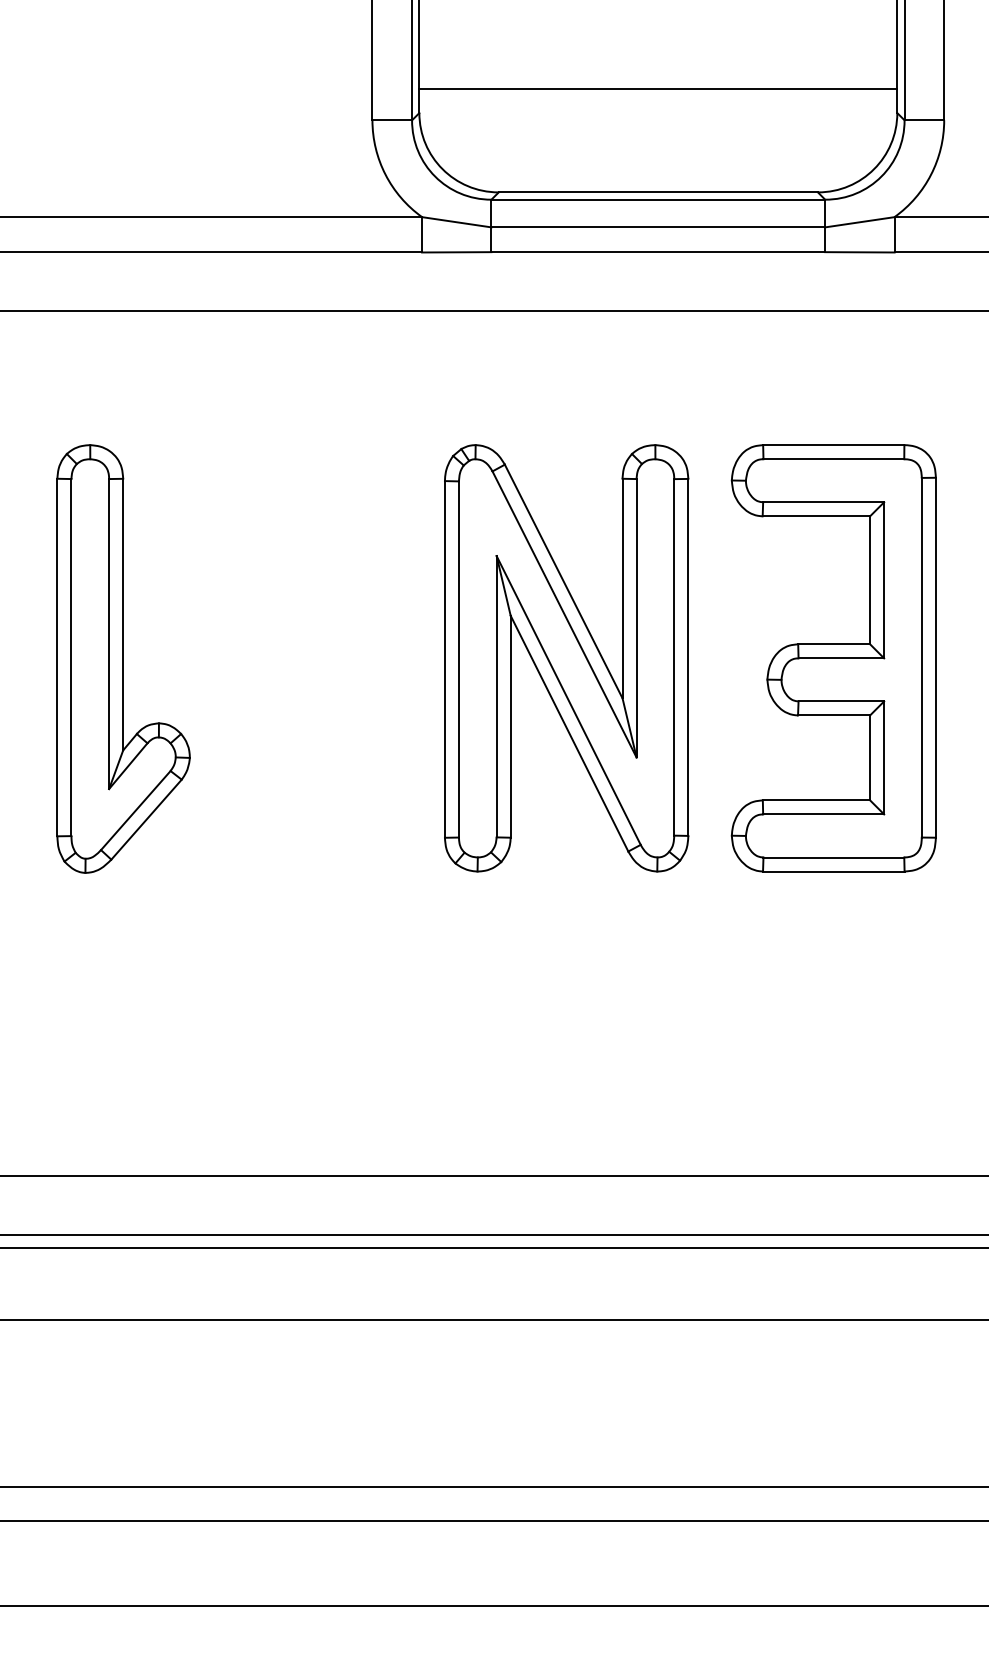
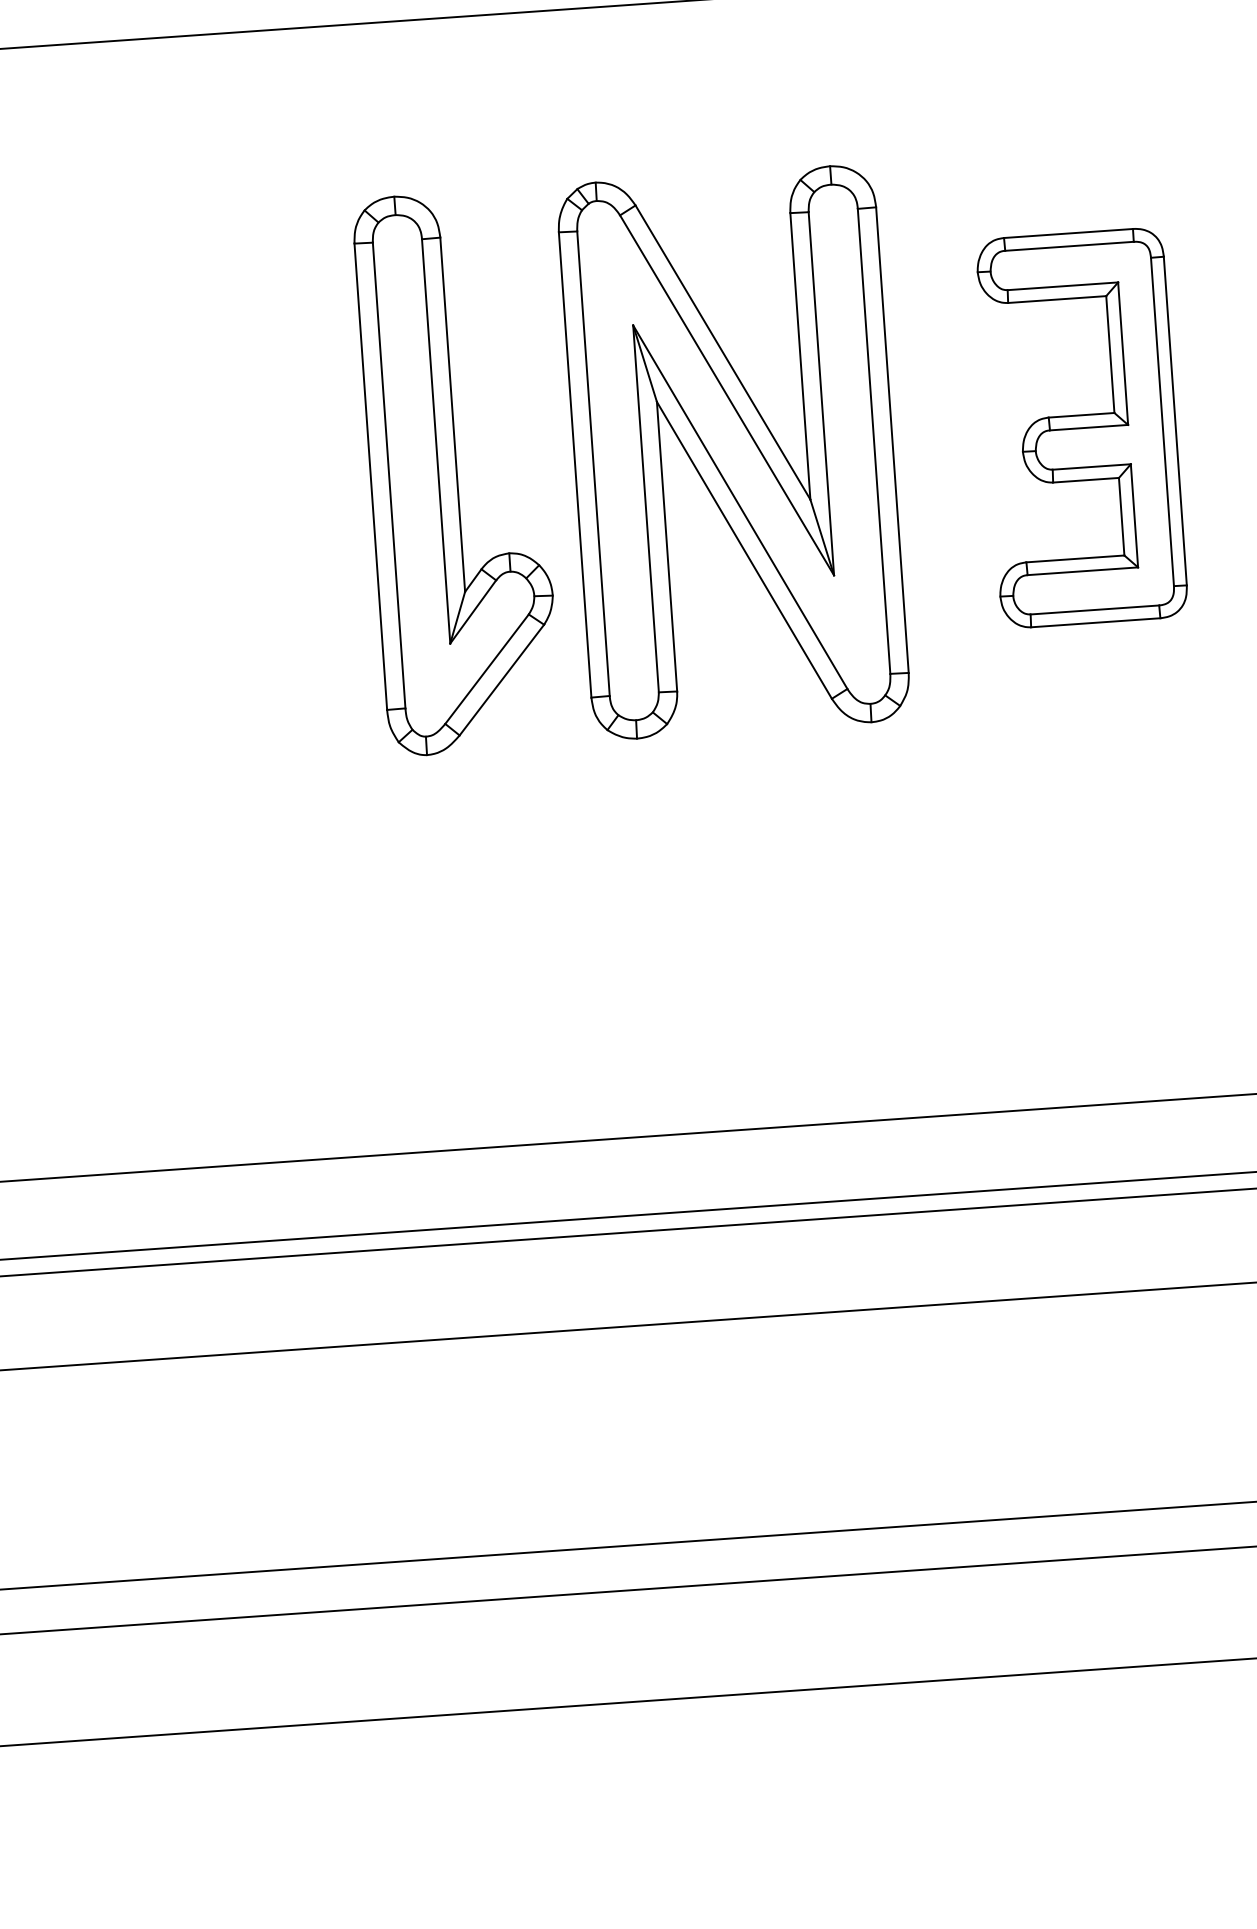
part: (123, 658) -> (457, 471), moved
part: (833, 658) -> (1081, 428), size x0.7

